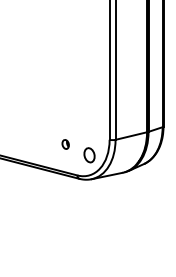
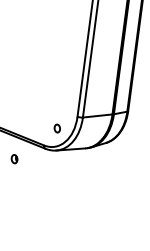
part: (65, 144) -> (14, 159), moved
part: (89, 155) -> (57, 128), size x0.6

